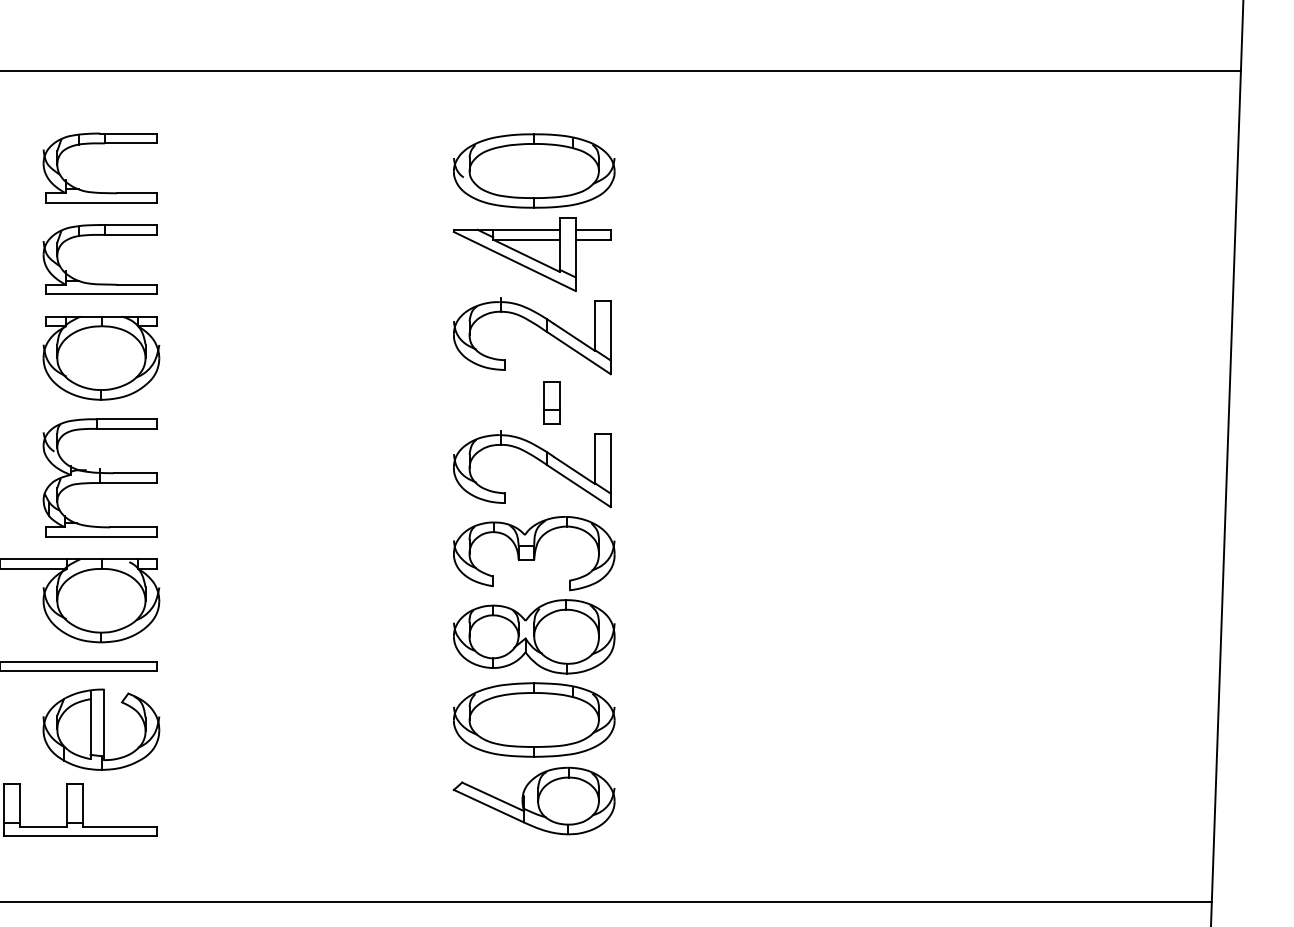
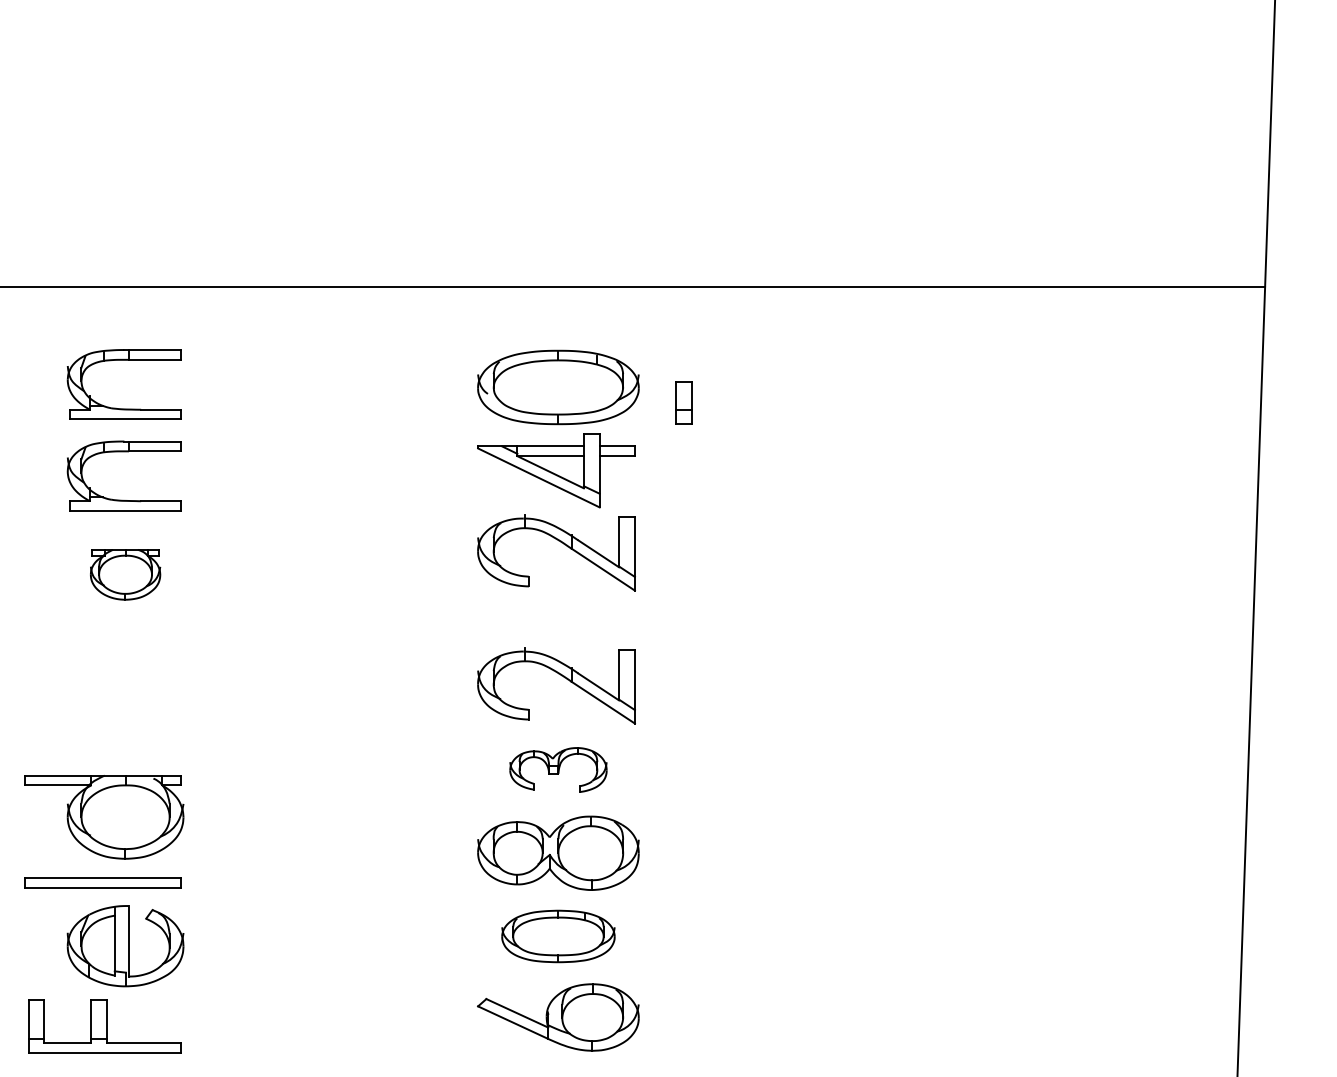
part: (101, 358) -> (125, 574), size x0.6
part: (551, 403) -> (683, 402), moved
part: (99, 477) -> (123, 693), removed
part: (534, 553) -> (558, 769), size x0.6
part: (534, 720) -> (558, 936), size x0.7

